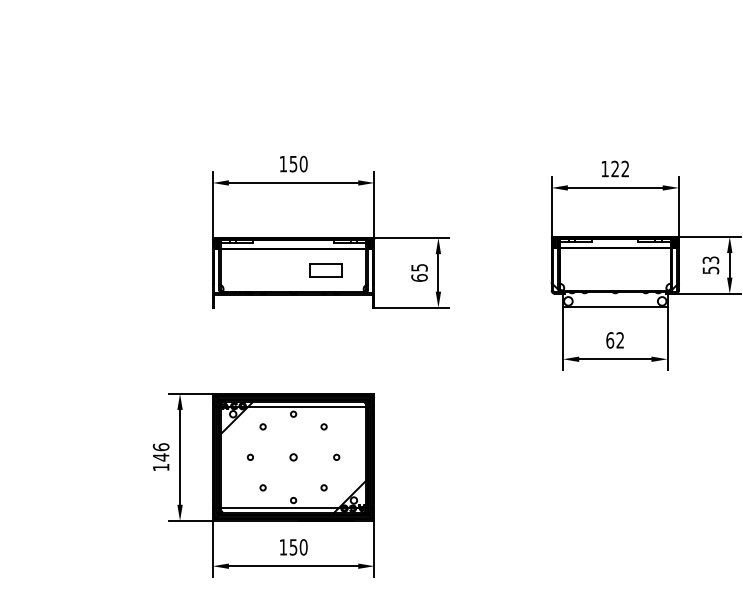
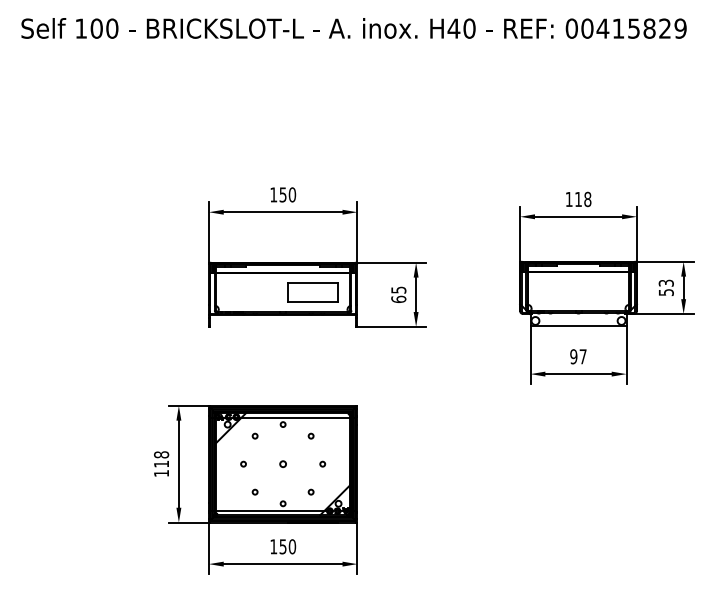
text: (620, 169) -> (583, 199), 122 -> 118
part: (325, 270) -> (312, 292), size x1.67
text: (615, 340) -> (578, 356), 62 -> 97
text: (161, 452) -> (161, 459), 146 -> 118

